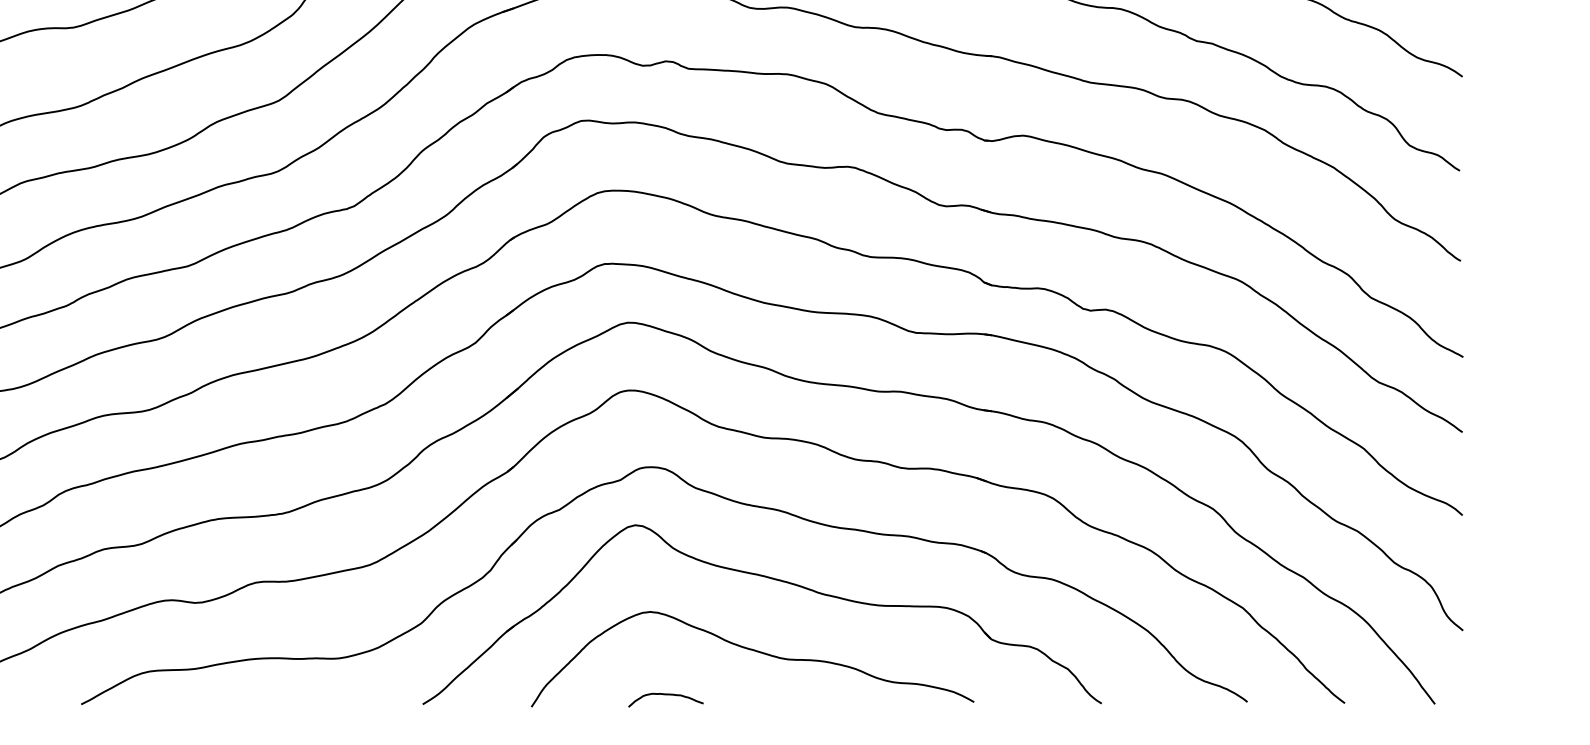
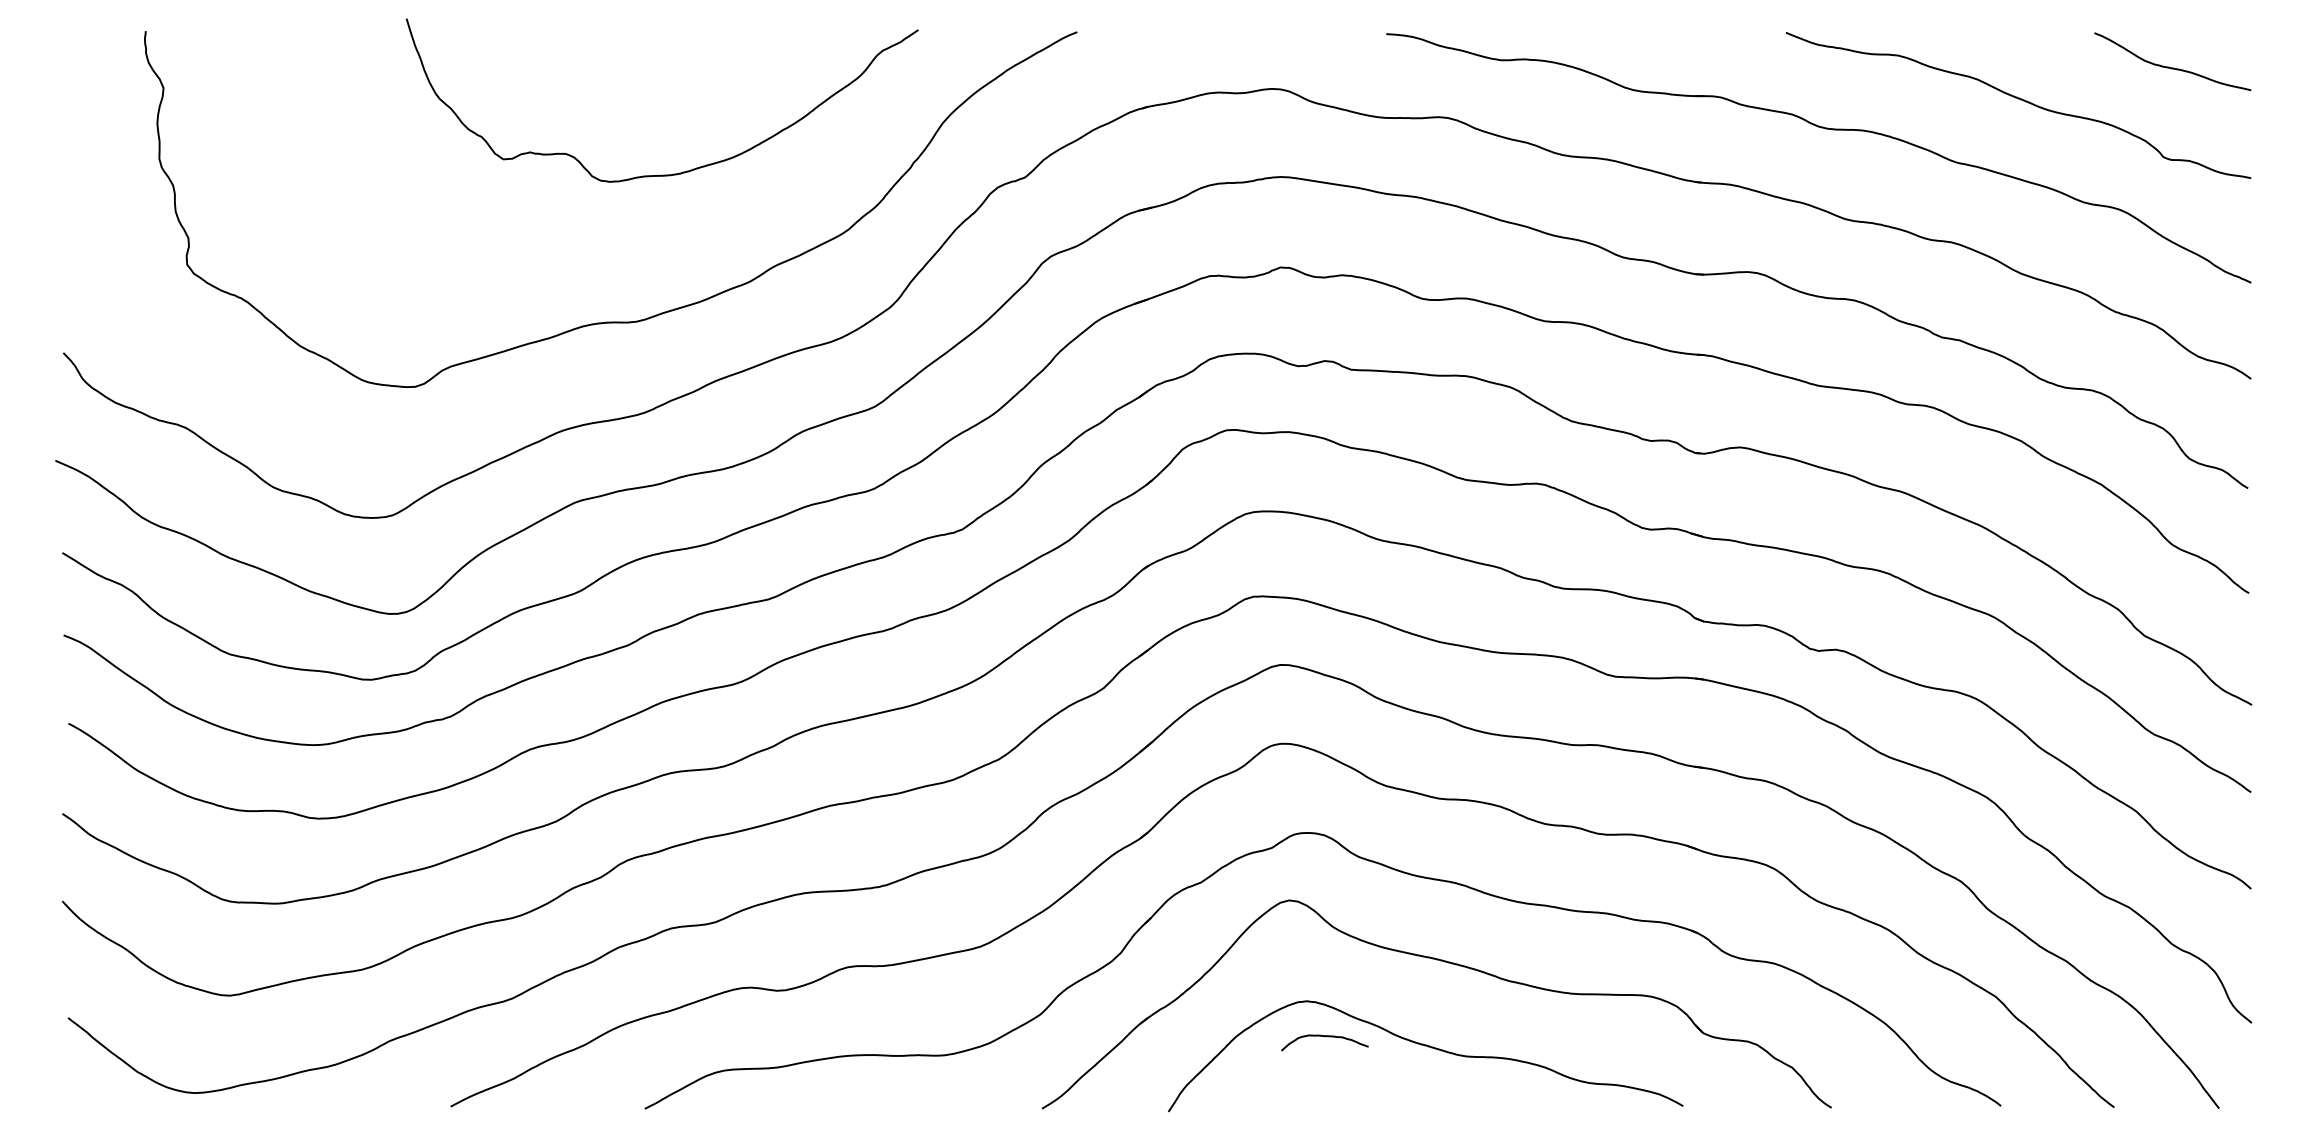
curve: (666, 695) -> (1325, 1037), moved

